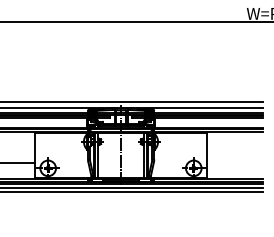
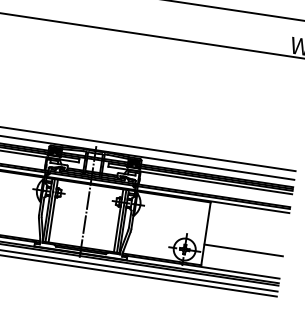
line: (235, 162) -> (244, 250), added

